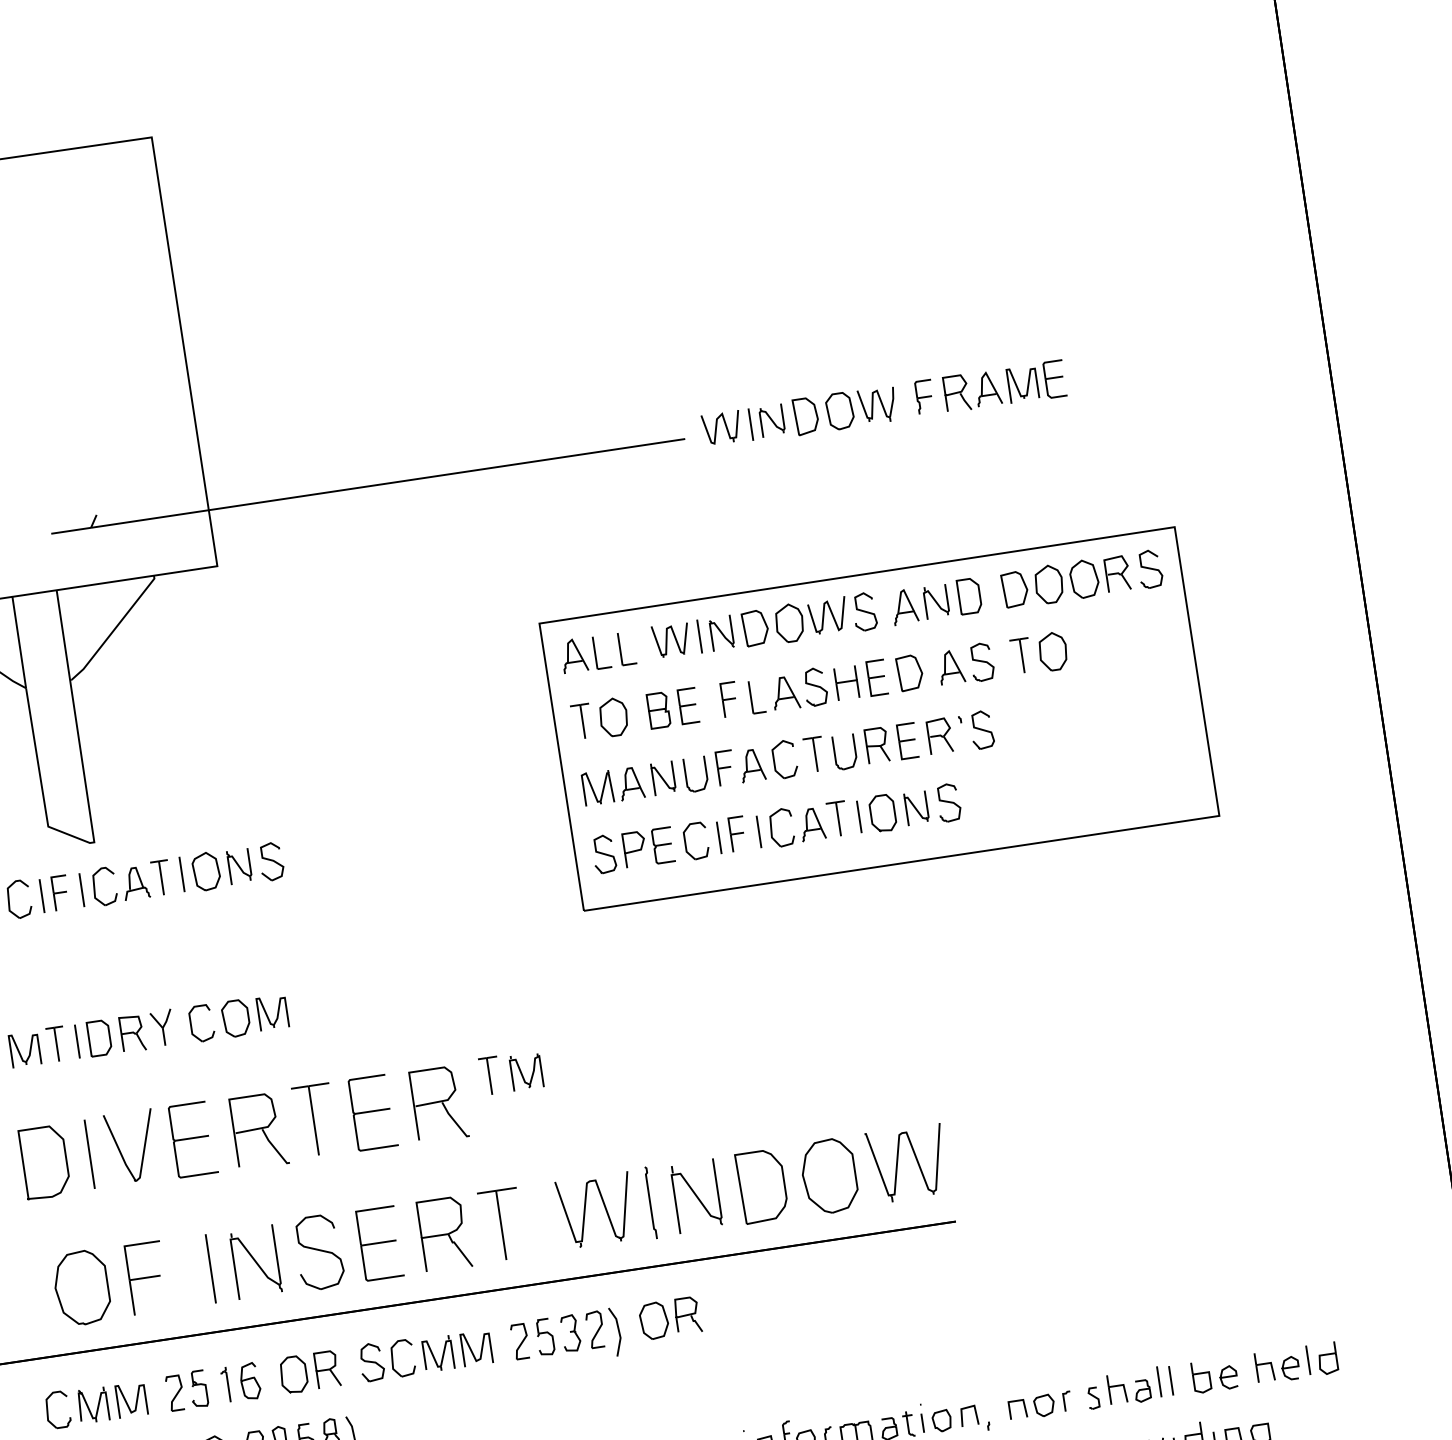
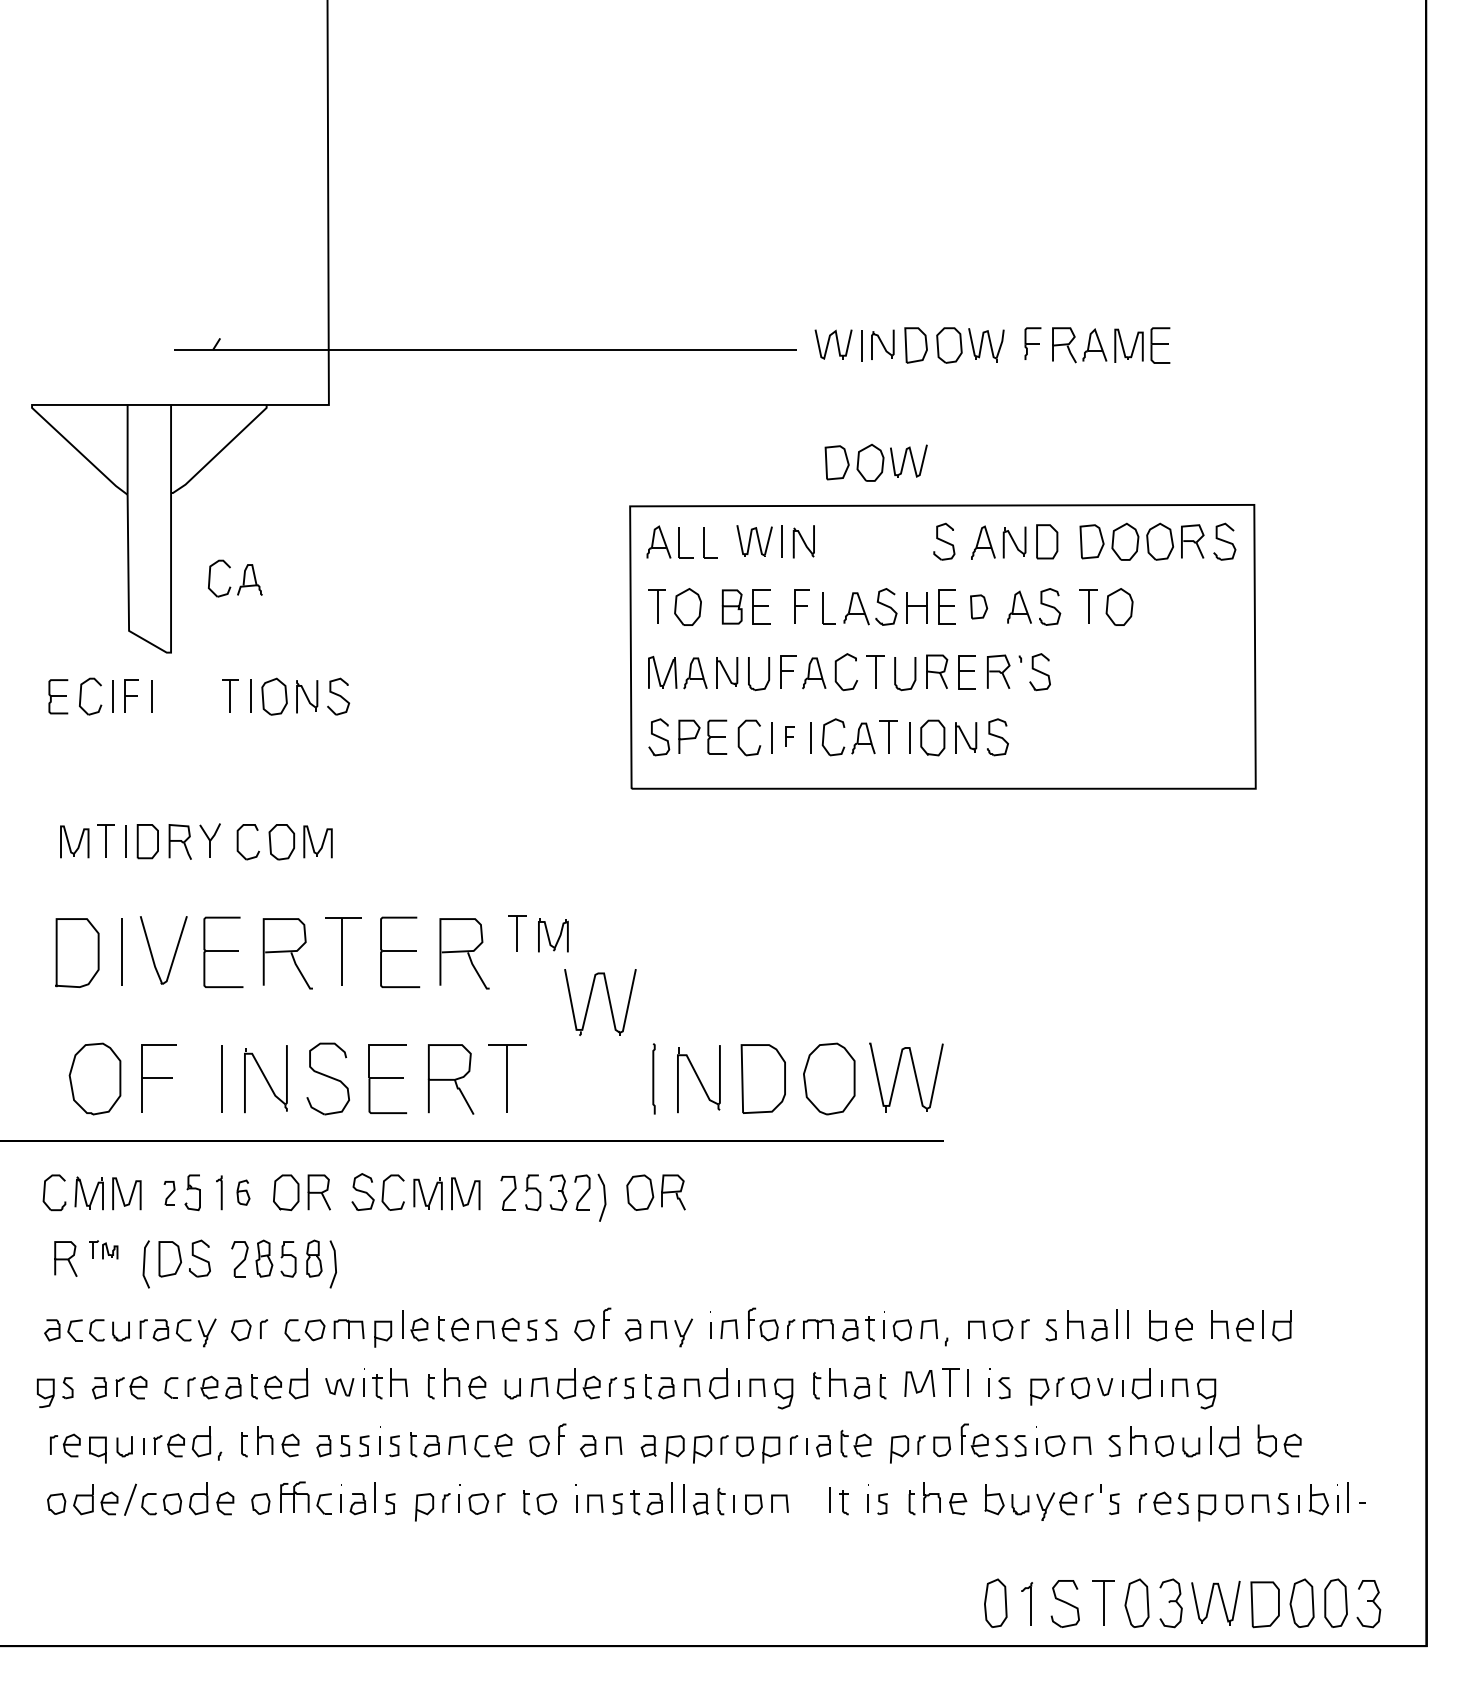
part: (794, 622) -> (875, 462), moved
part: (909, 672) -> (978, 606), size x0.7
part: (737, 833) -> (790, 736), size x0.6
part: (128, 882) -> (243, 578), moved
part: (604, 1208) -> (608, 1001), moved
part: (250, 1380) -> (243, 1192), size x0.7
part: (175, 1393) -> (169, 1193), size x0.7

